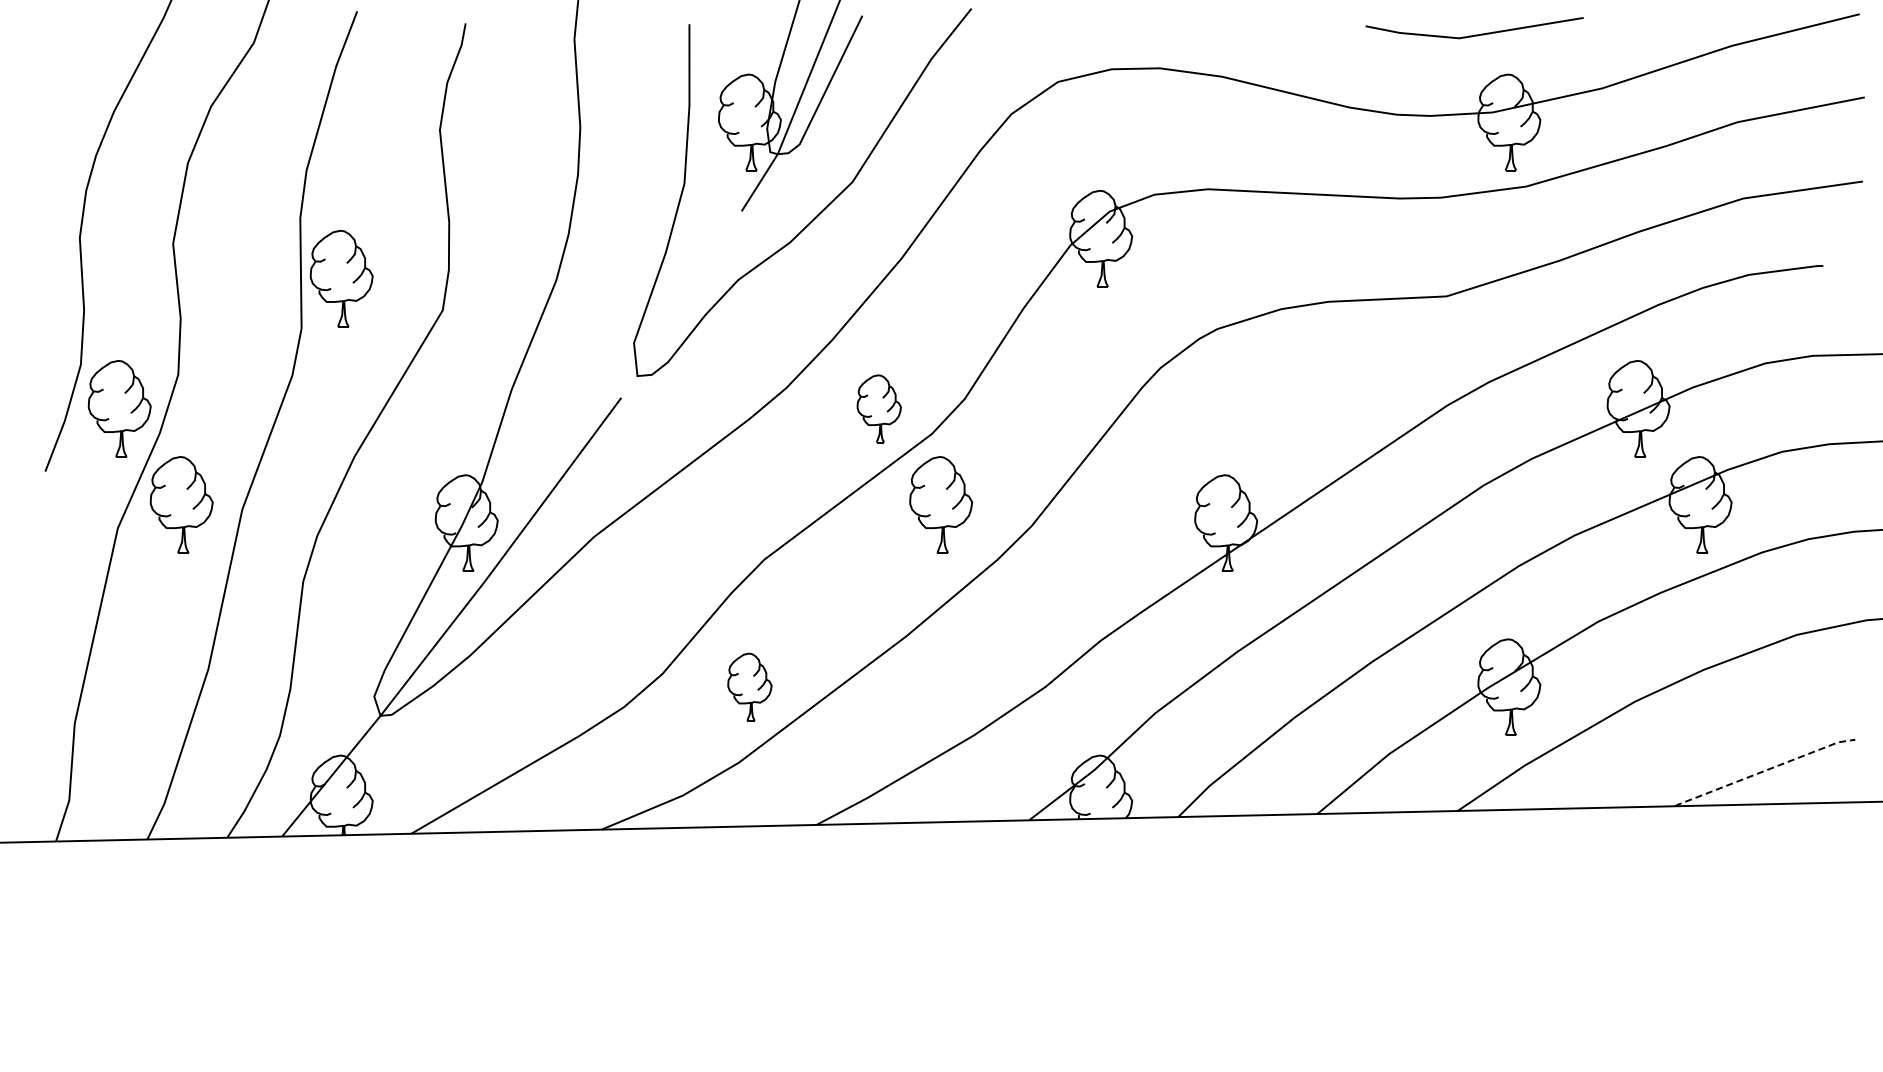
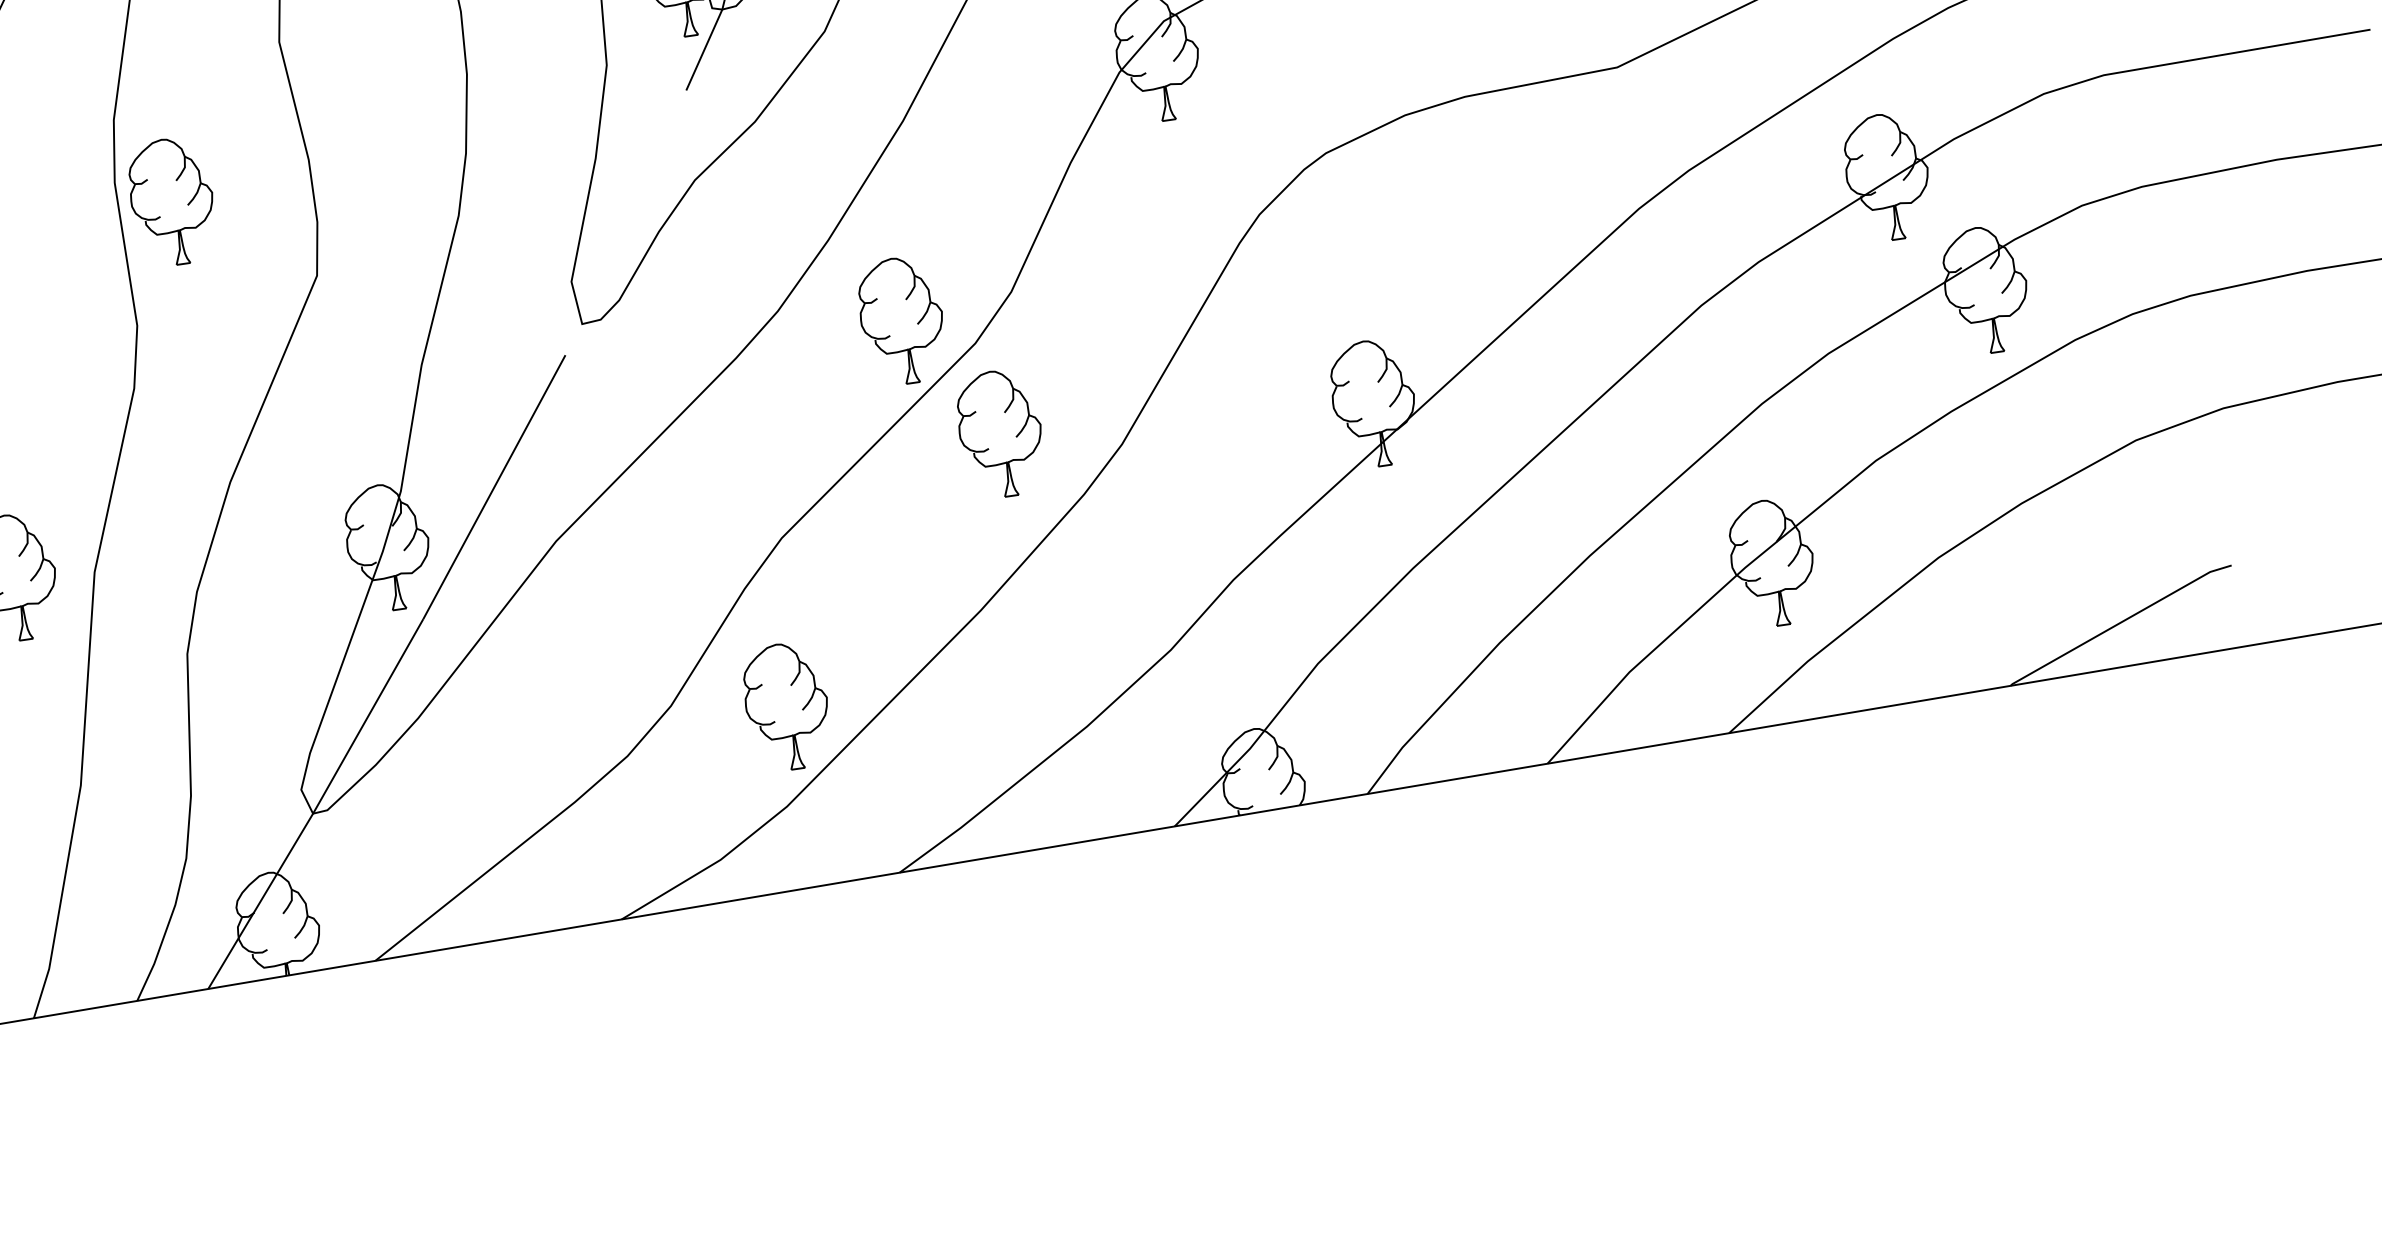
part: (341, 278) -> (172, 201), moved
part: (879, 408) -> (902, 320), size x1.43
part: (749, 686) -> (786, 705), size x1.43
line: (1765, 770) -> (2120, 622), dashed -> solid

